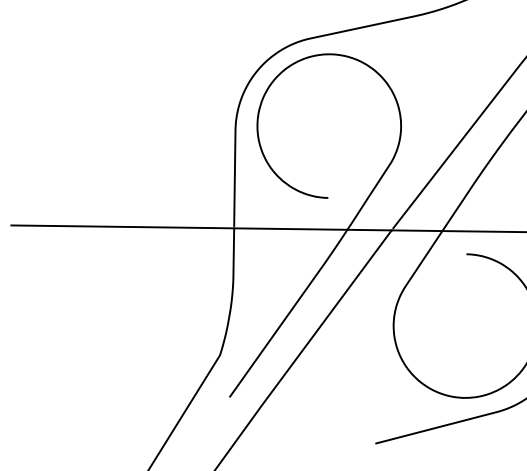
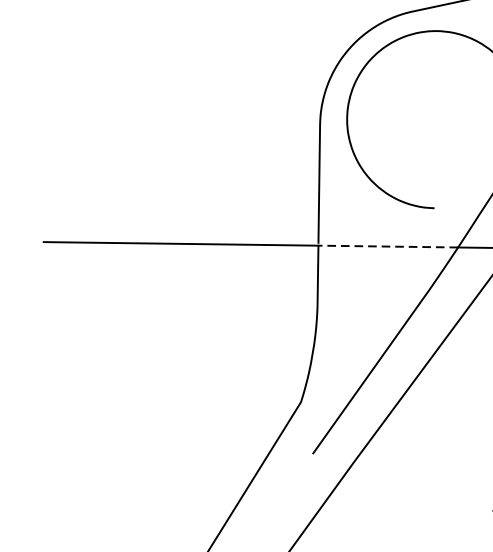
line: (290, 229) -> (387, 247), solid -> dashed

